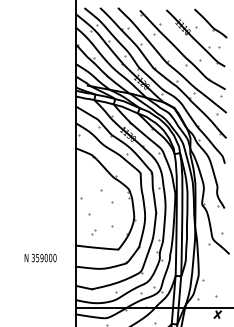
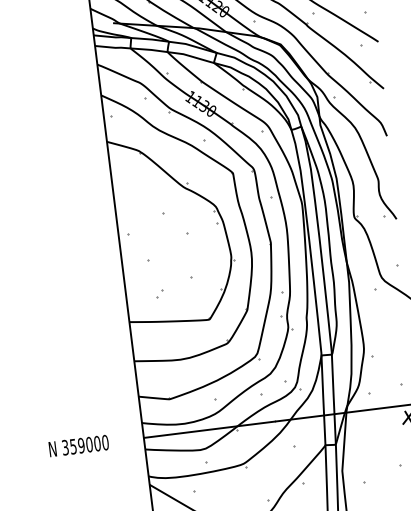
text: (40, 257) -> (78, 444), moved

